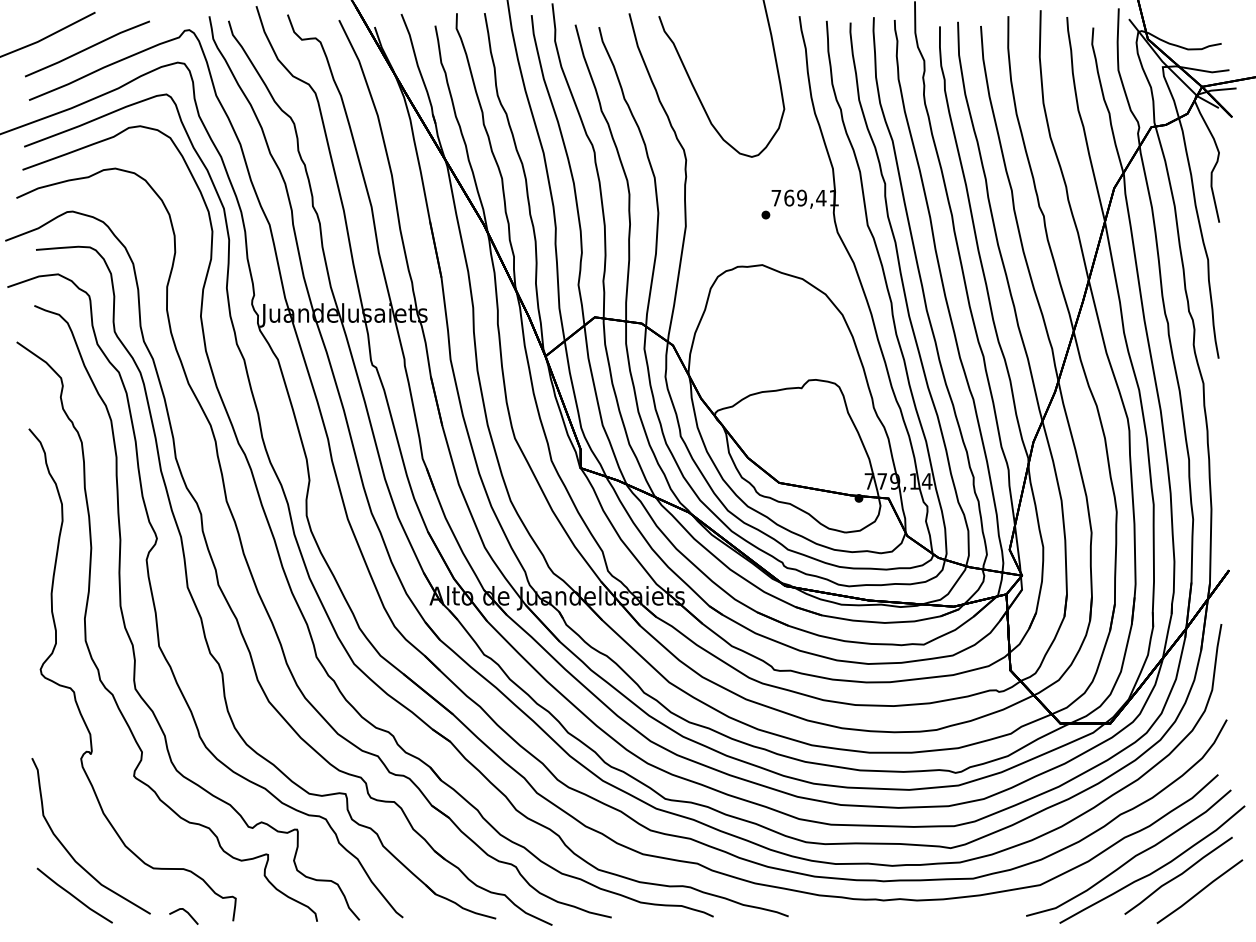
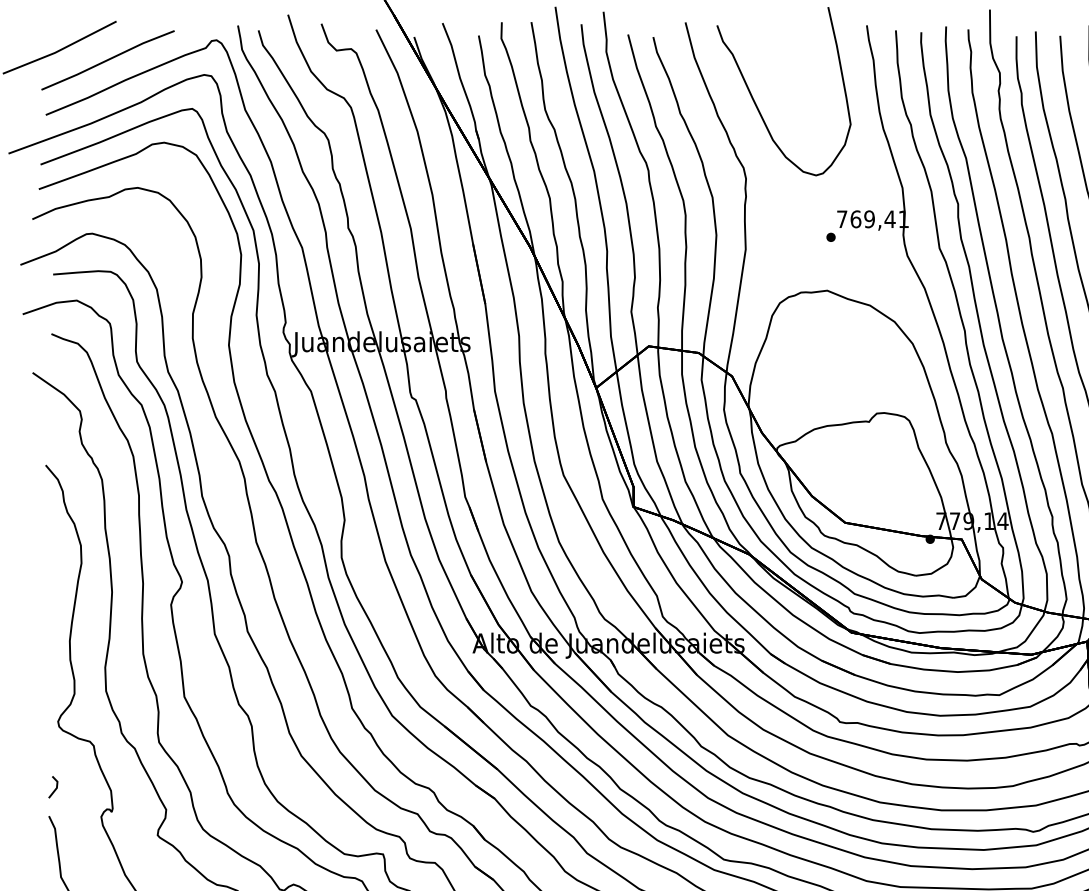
line: (37, 732) -> (54, 788), added

